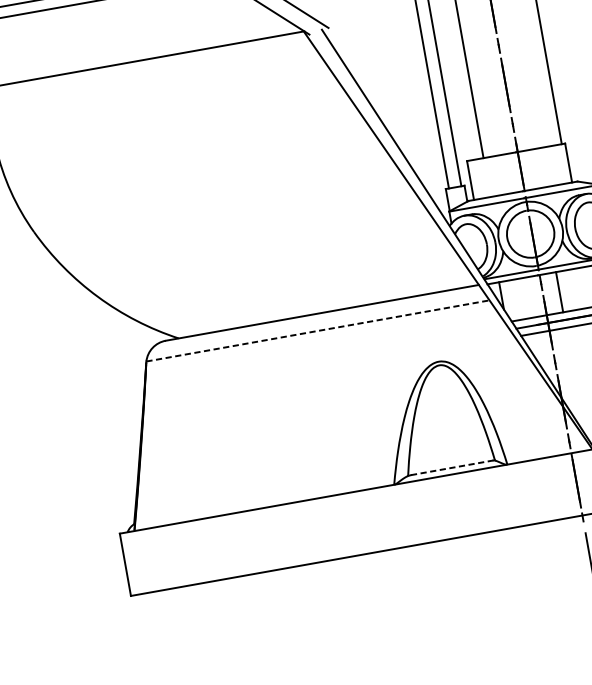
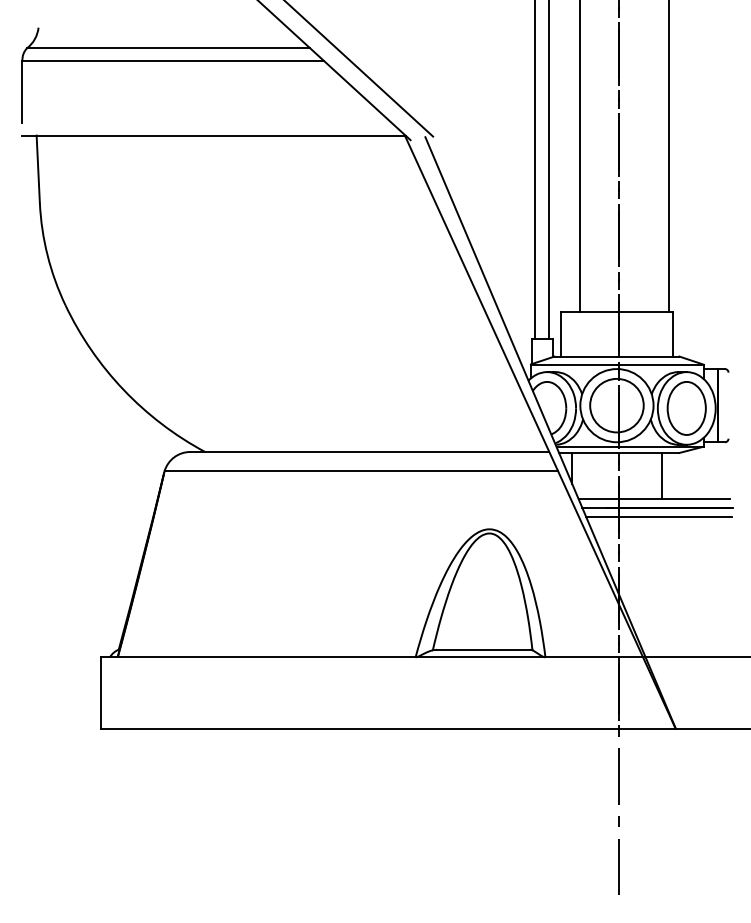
line: (559, 291) -> (661, 475), moved
line: (318, 331) -> (361, 471), dashed -> solid
line: (452, 467) -> (483, 649), dashed -> solid

